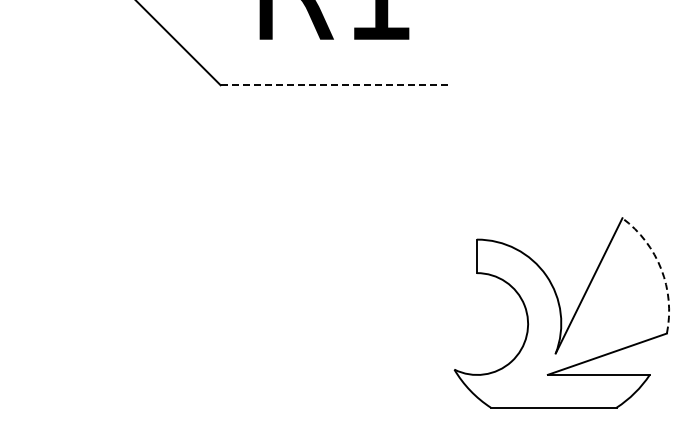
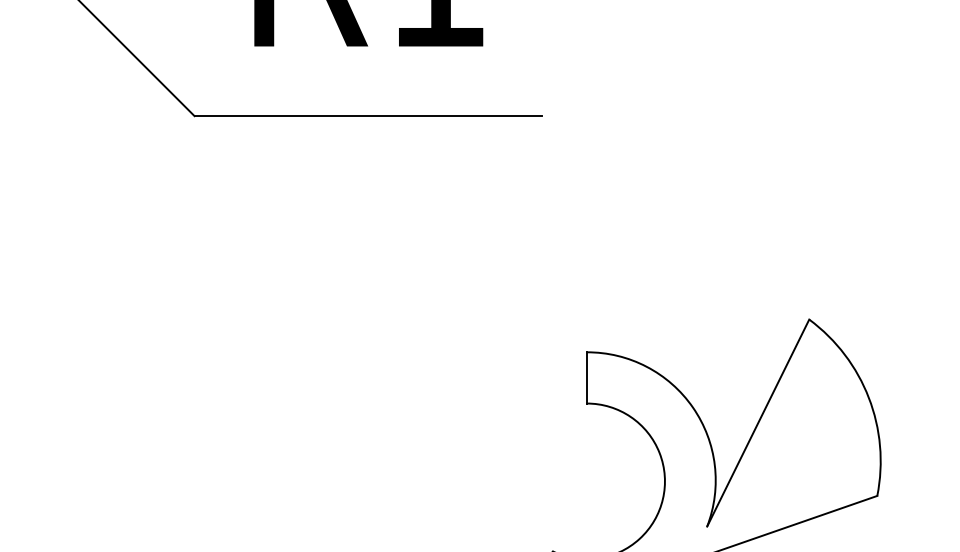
line: (334, 85) -> (368, 116), dashed -> solid
arc: (661, 269) -> (869, 397), dashed -> solid

